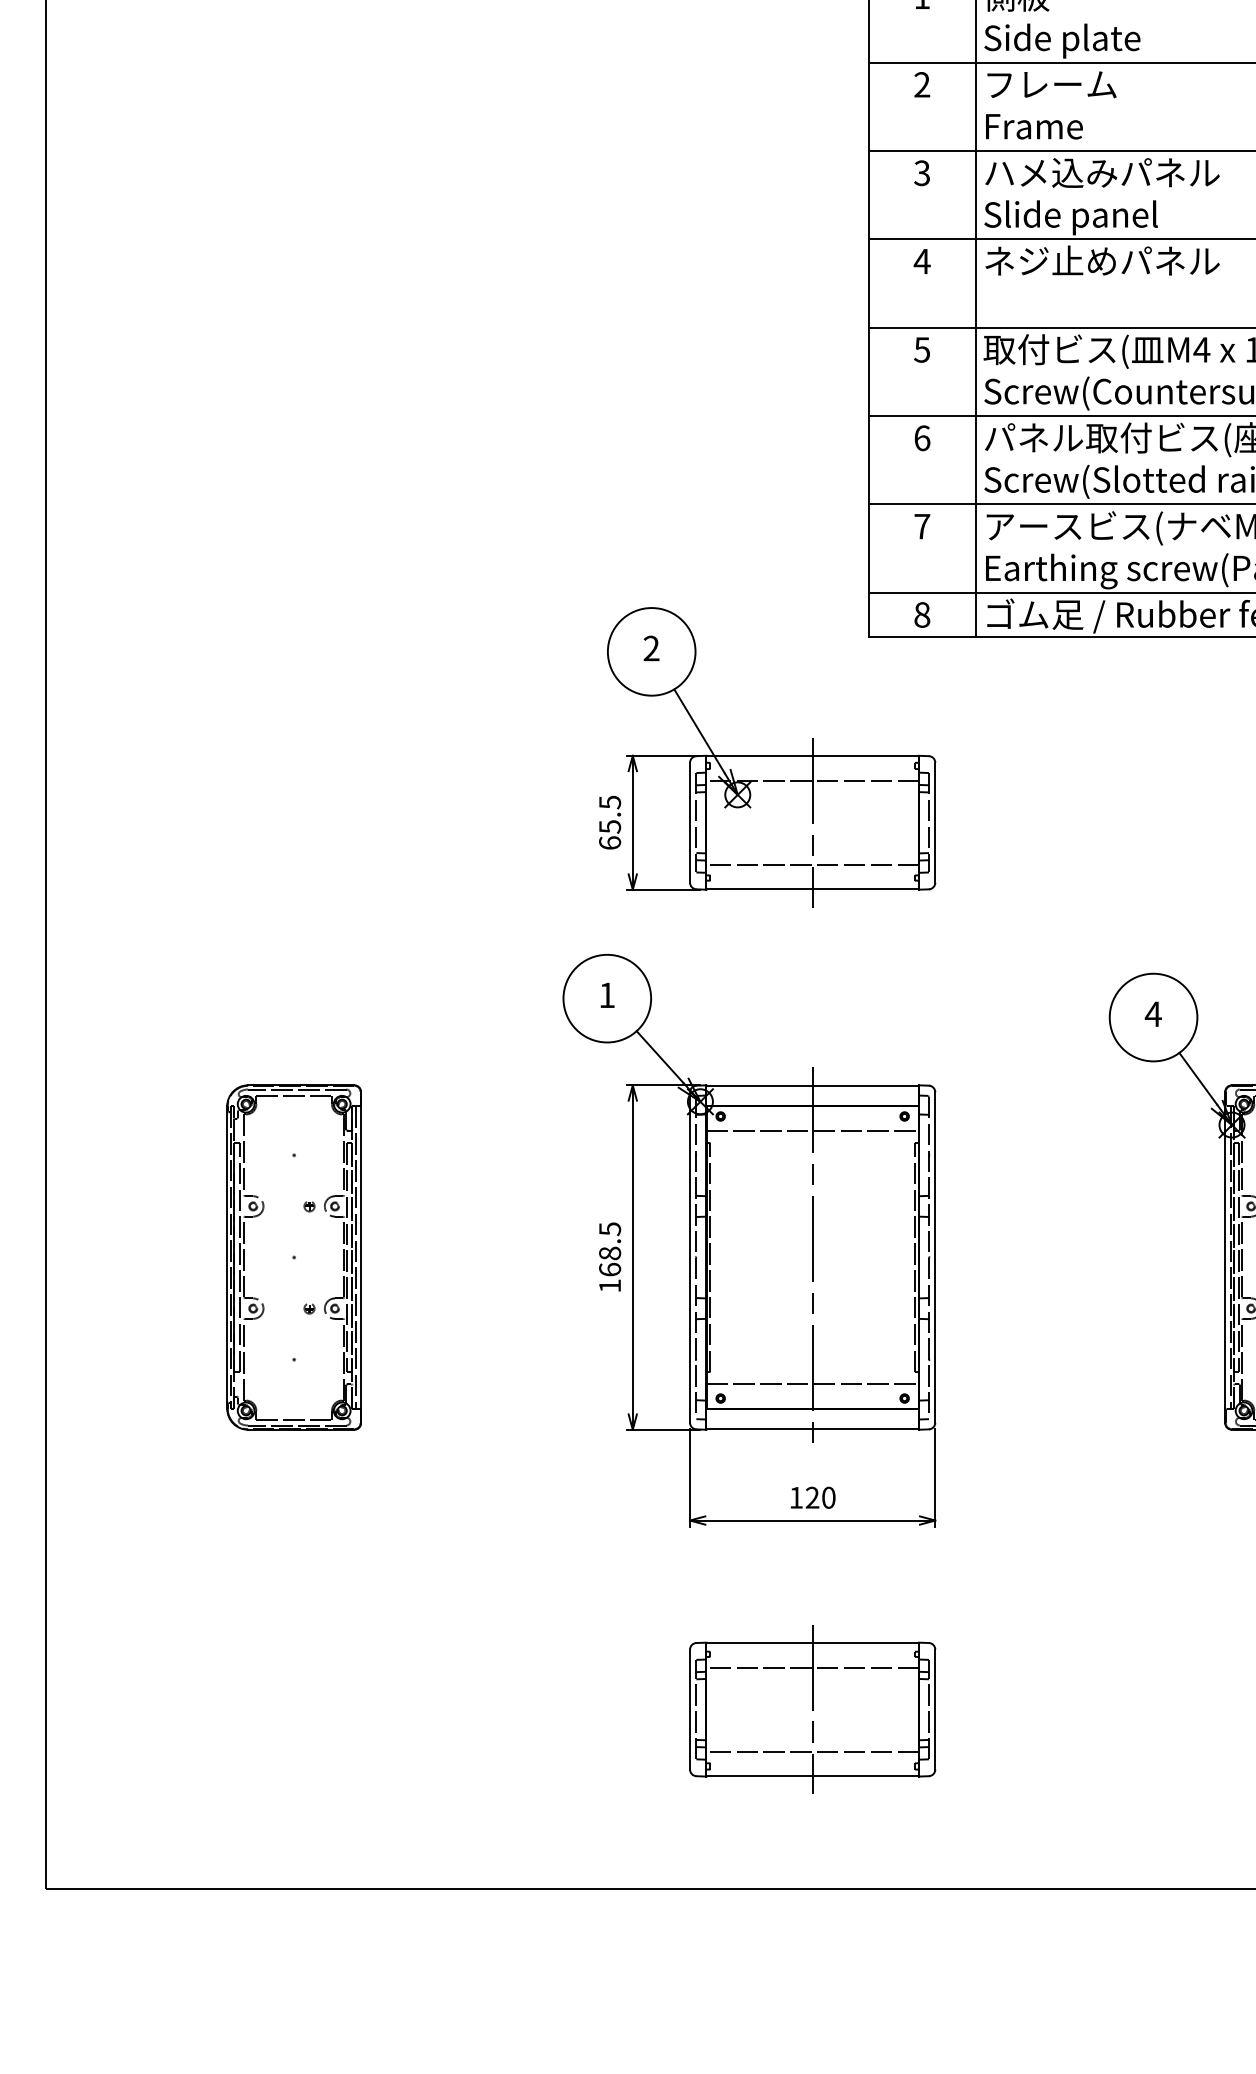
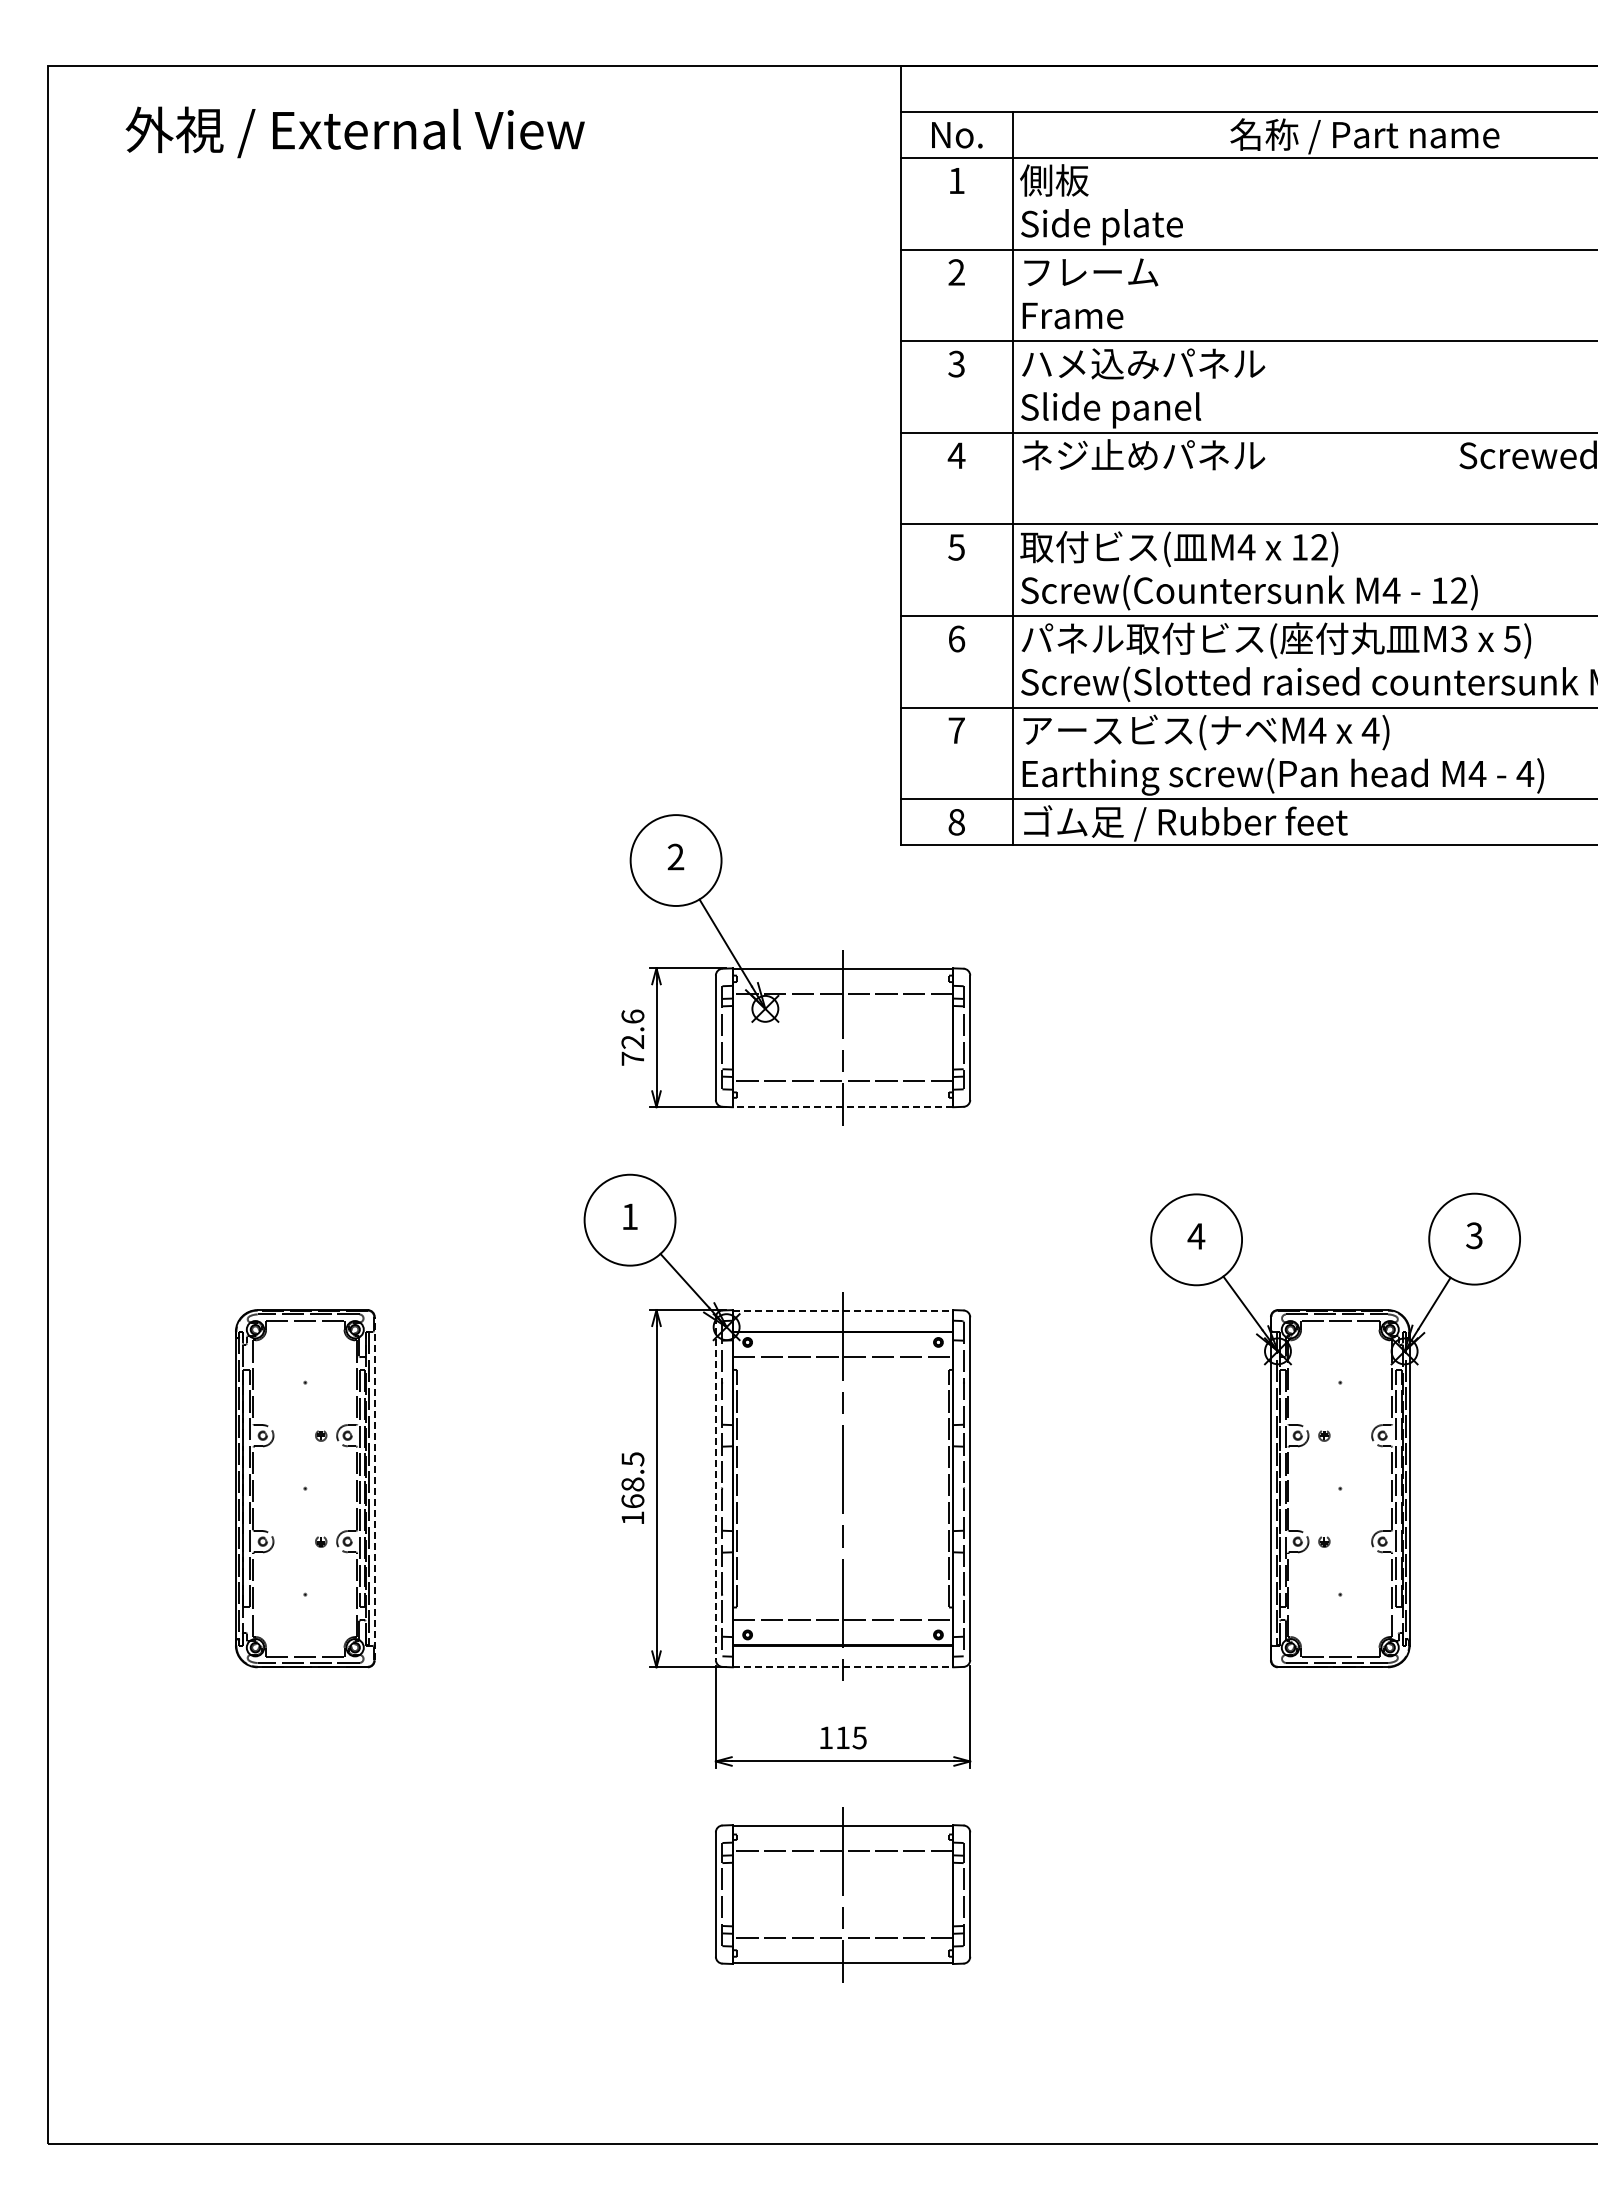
text: (609, 822) -> (632, 1037), 65.5 -> 72.6
line: (812, 889) -> (842, 1106), solid -> dashed
line: (813, 1085) -> (843, 1310), solid -> dashed
line: (360, 1257) -> (374, 1488), solid -> dashed
line: (689, 1258) -> (715, 1489), solid -> dashed
line: (813, 1428) -> (843, 1666), solid -> dashed
text: (820, 1497) -> (851, 1737), 120 -> 115
part: (813, 1709) -> (843, 1894), moved

